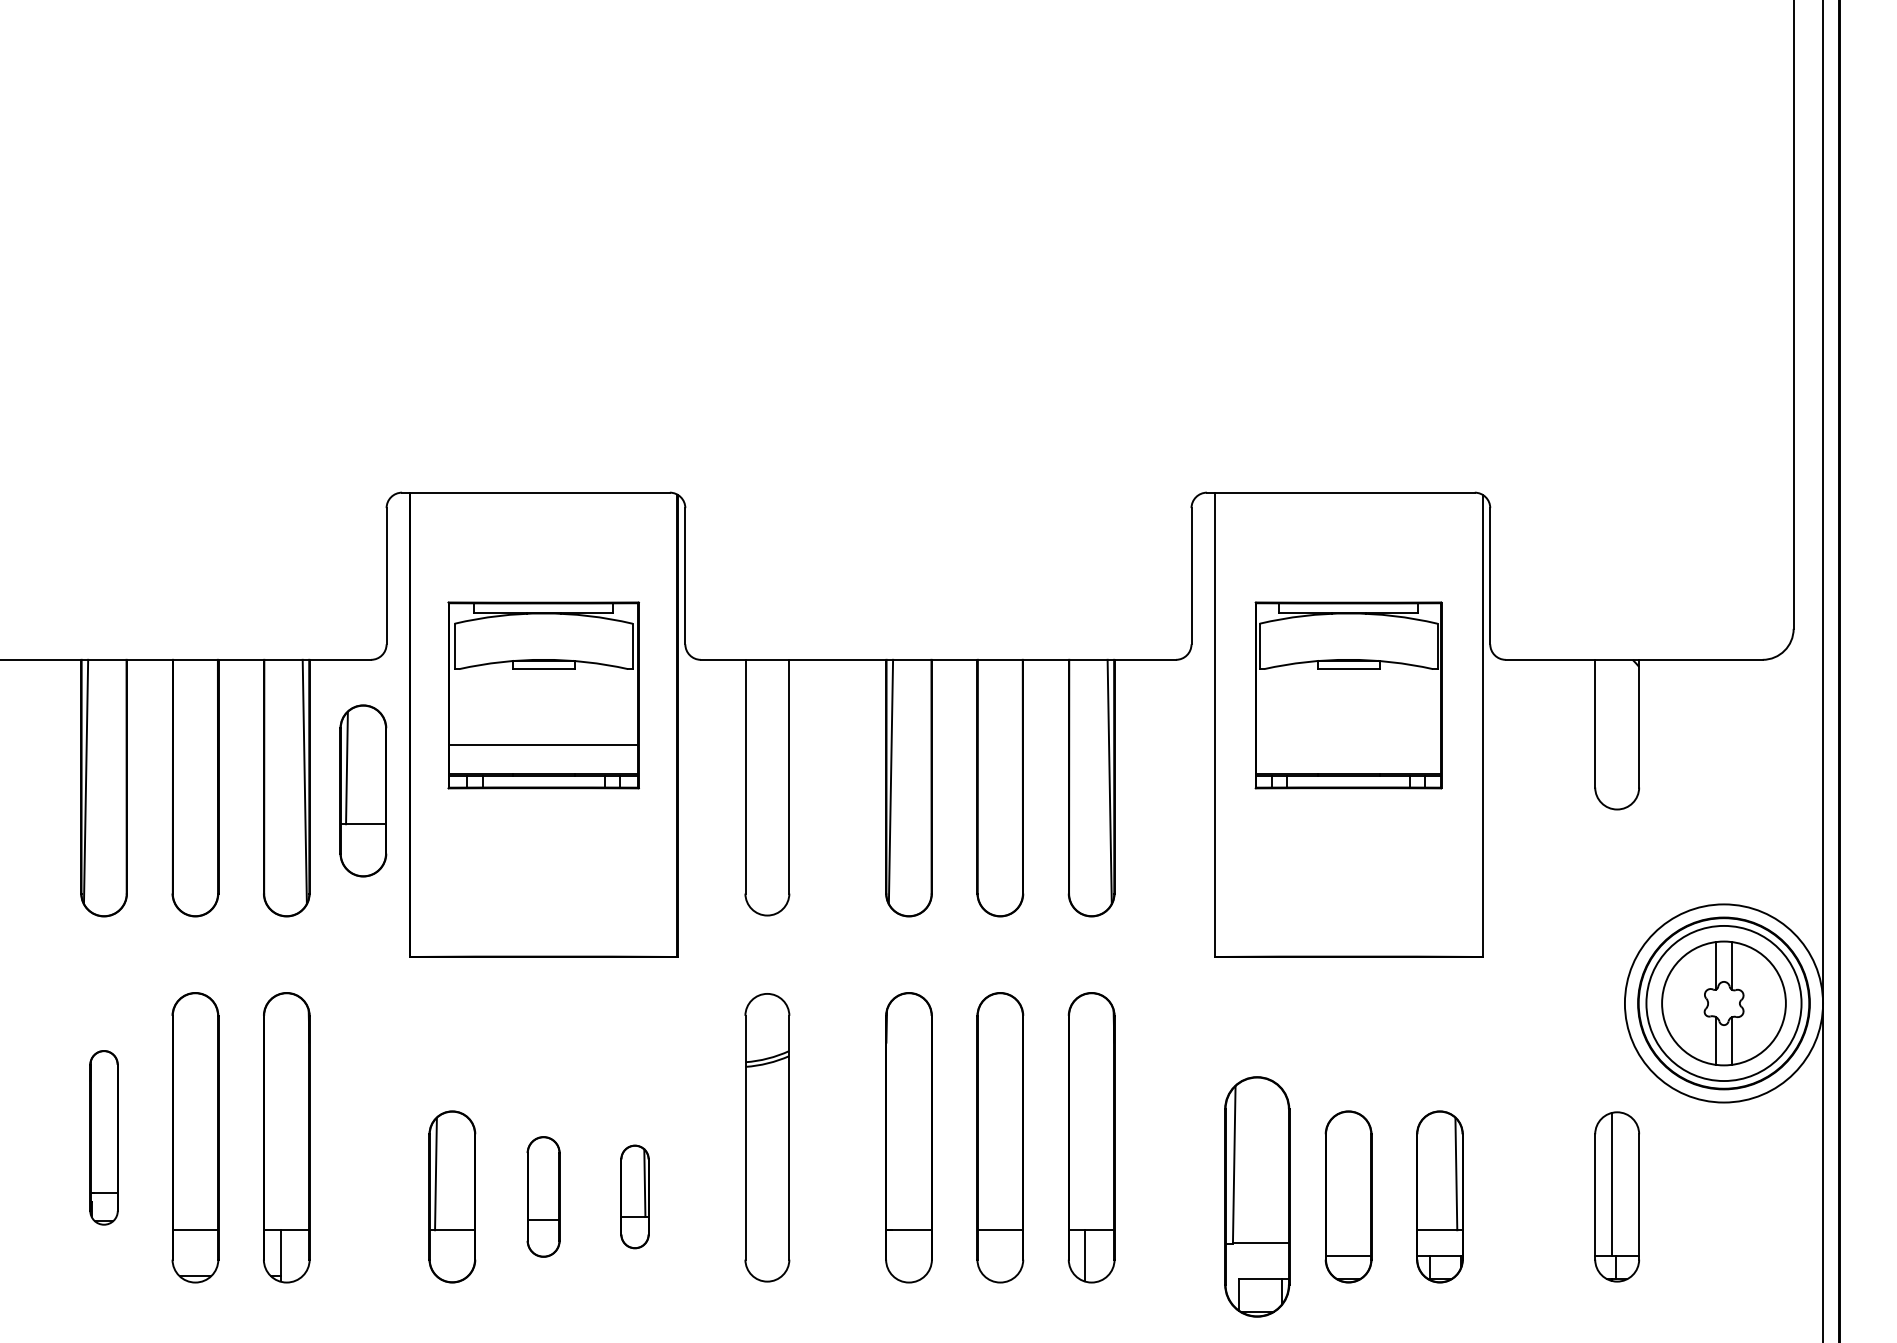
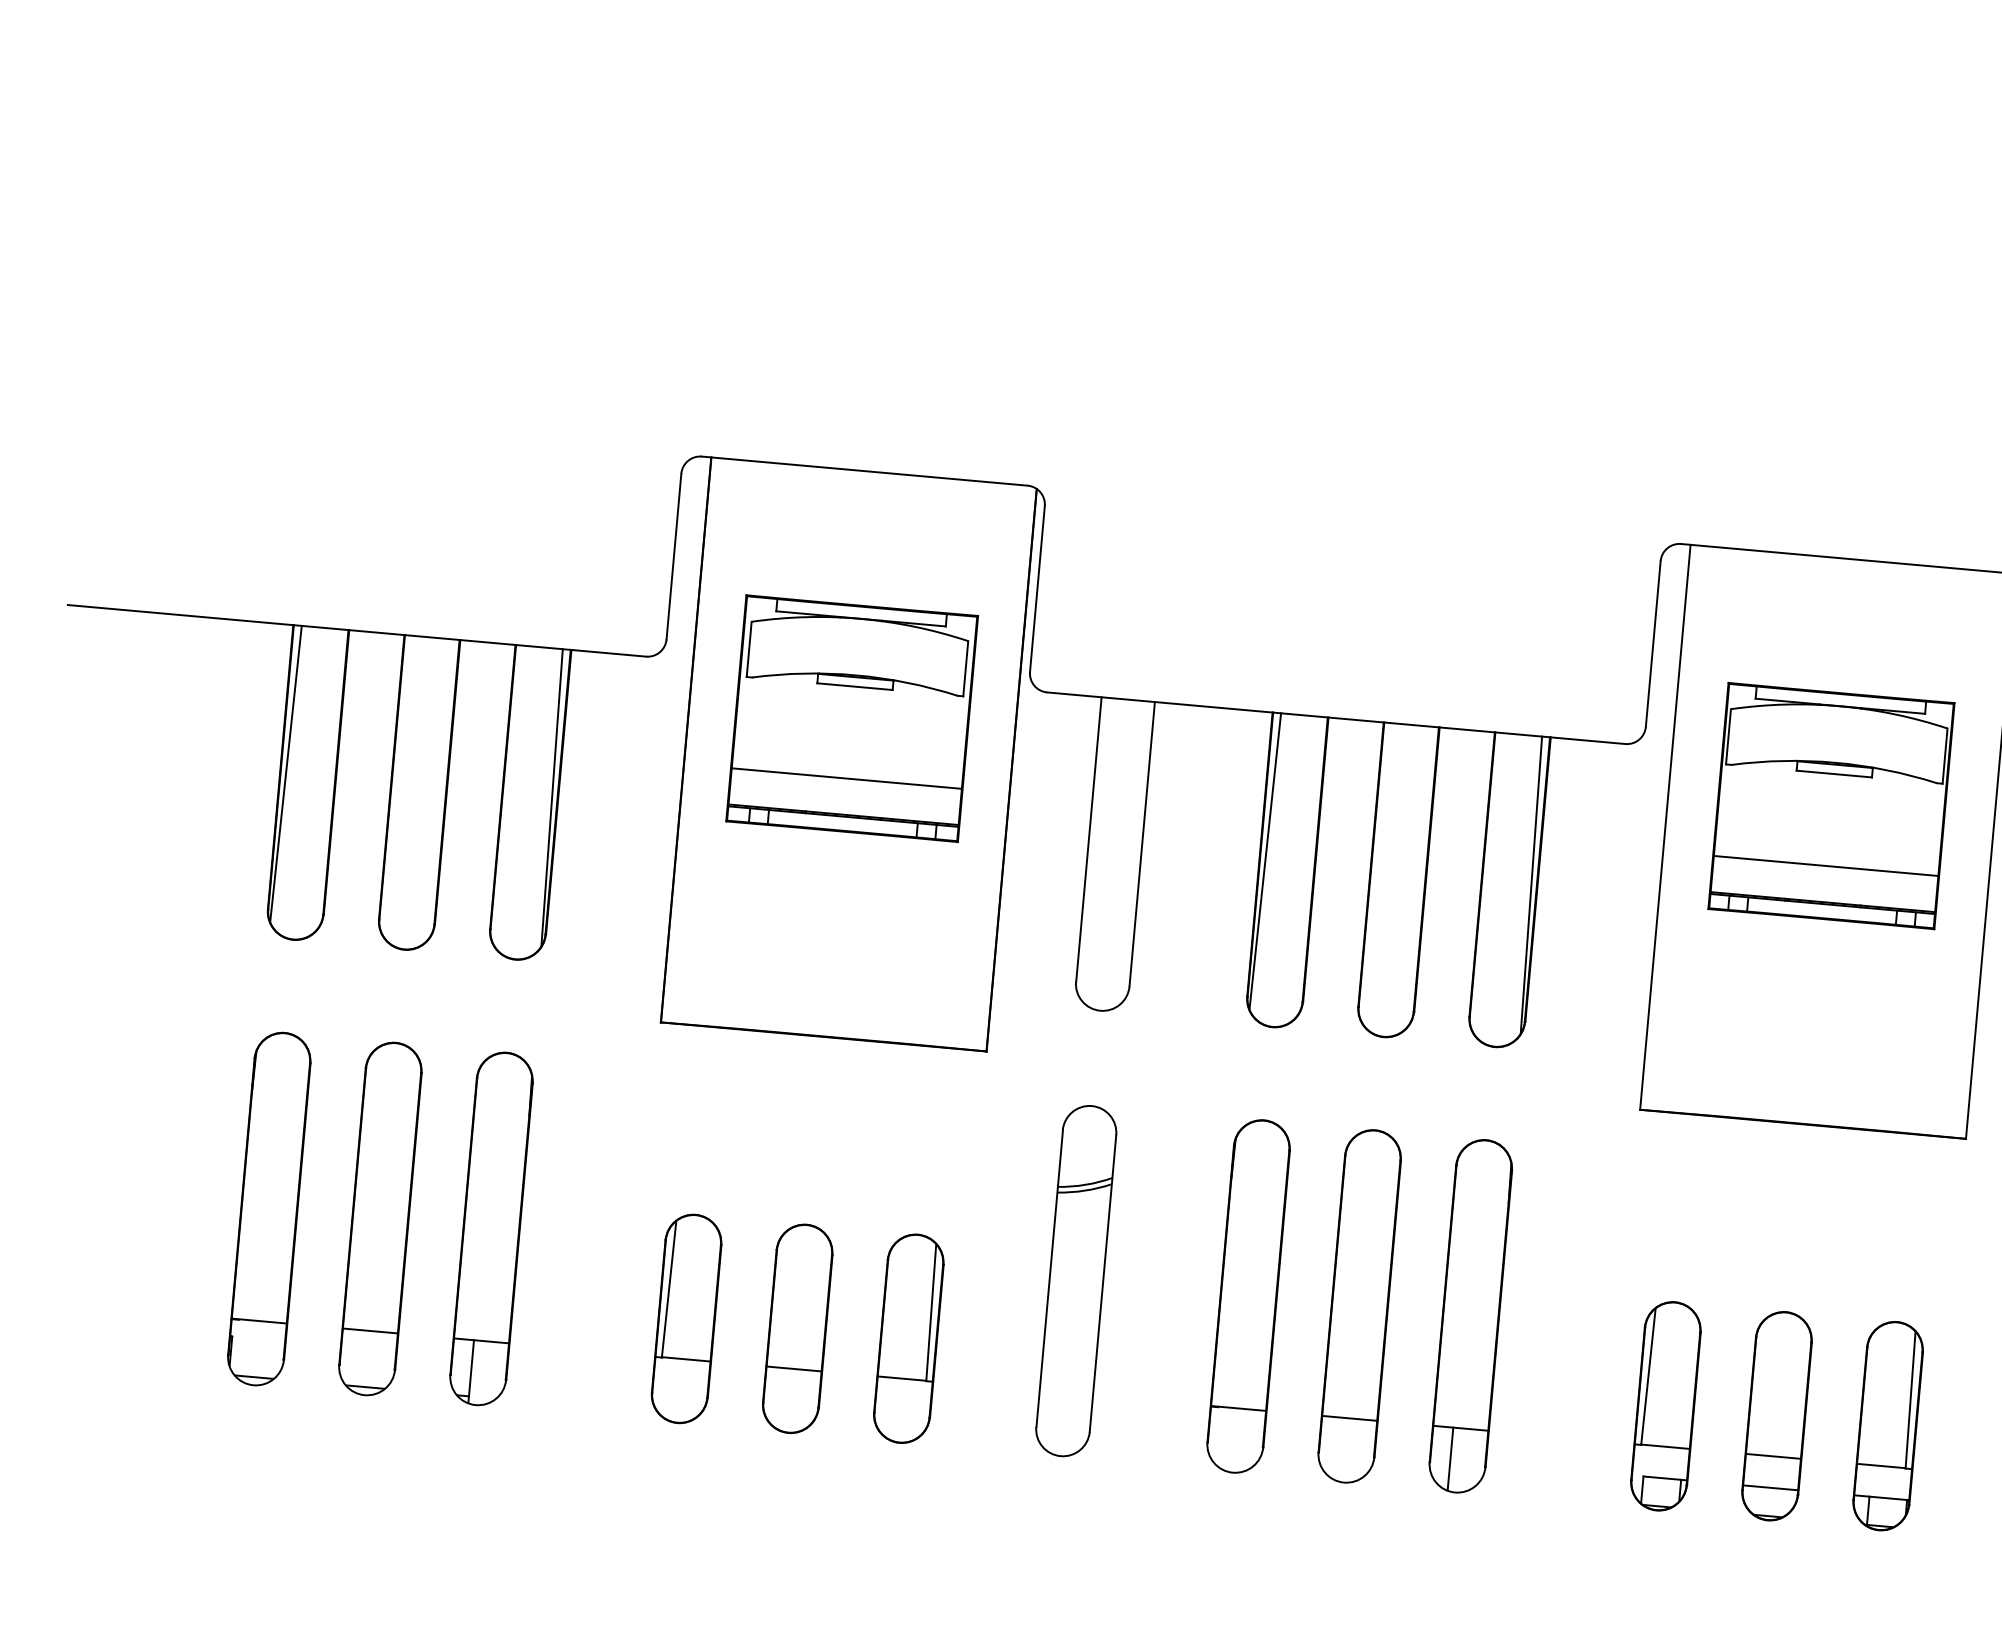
line: (1348, 744) -> (1825, 865), added
part: (363, 790) -> (622, 814), removed
part: (103, 1137) -> (268, 1208), size x1.67
part: (543, 1196) -> (797, 1328), size x1.43
part: (634, 1196) -> (908, 1338), size x1.67
part: (1257, 1196) -> (1666, 1405), size x0.71
line: (1348, 1229) -> (1773, 1455), added

